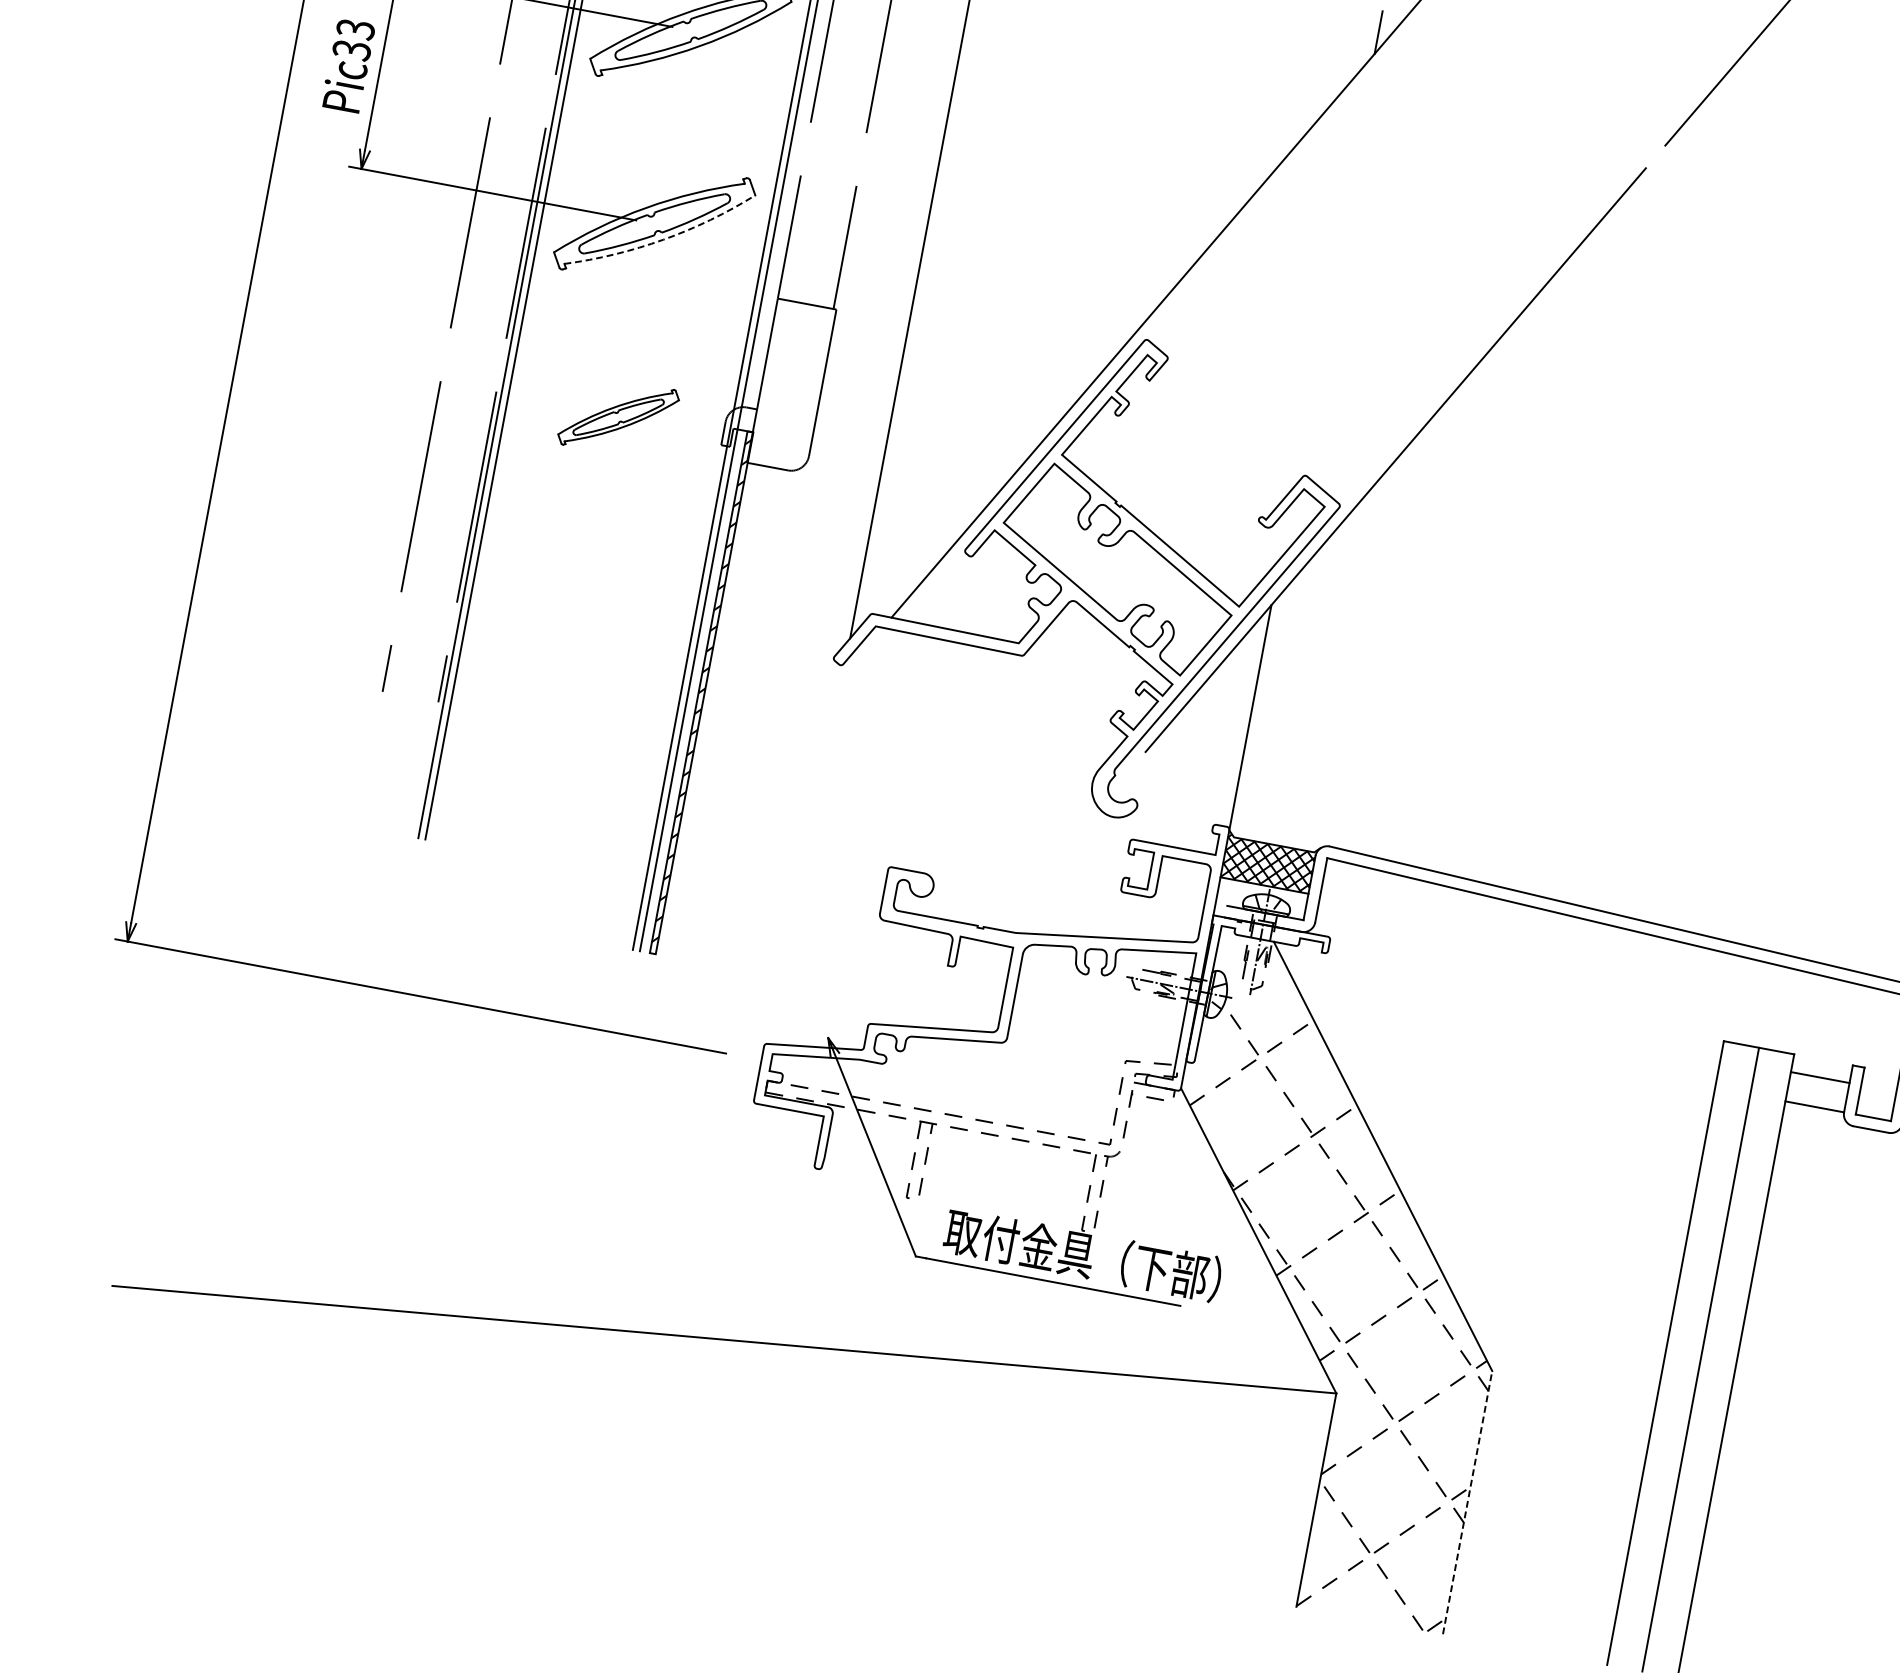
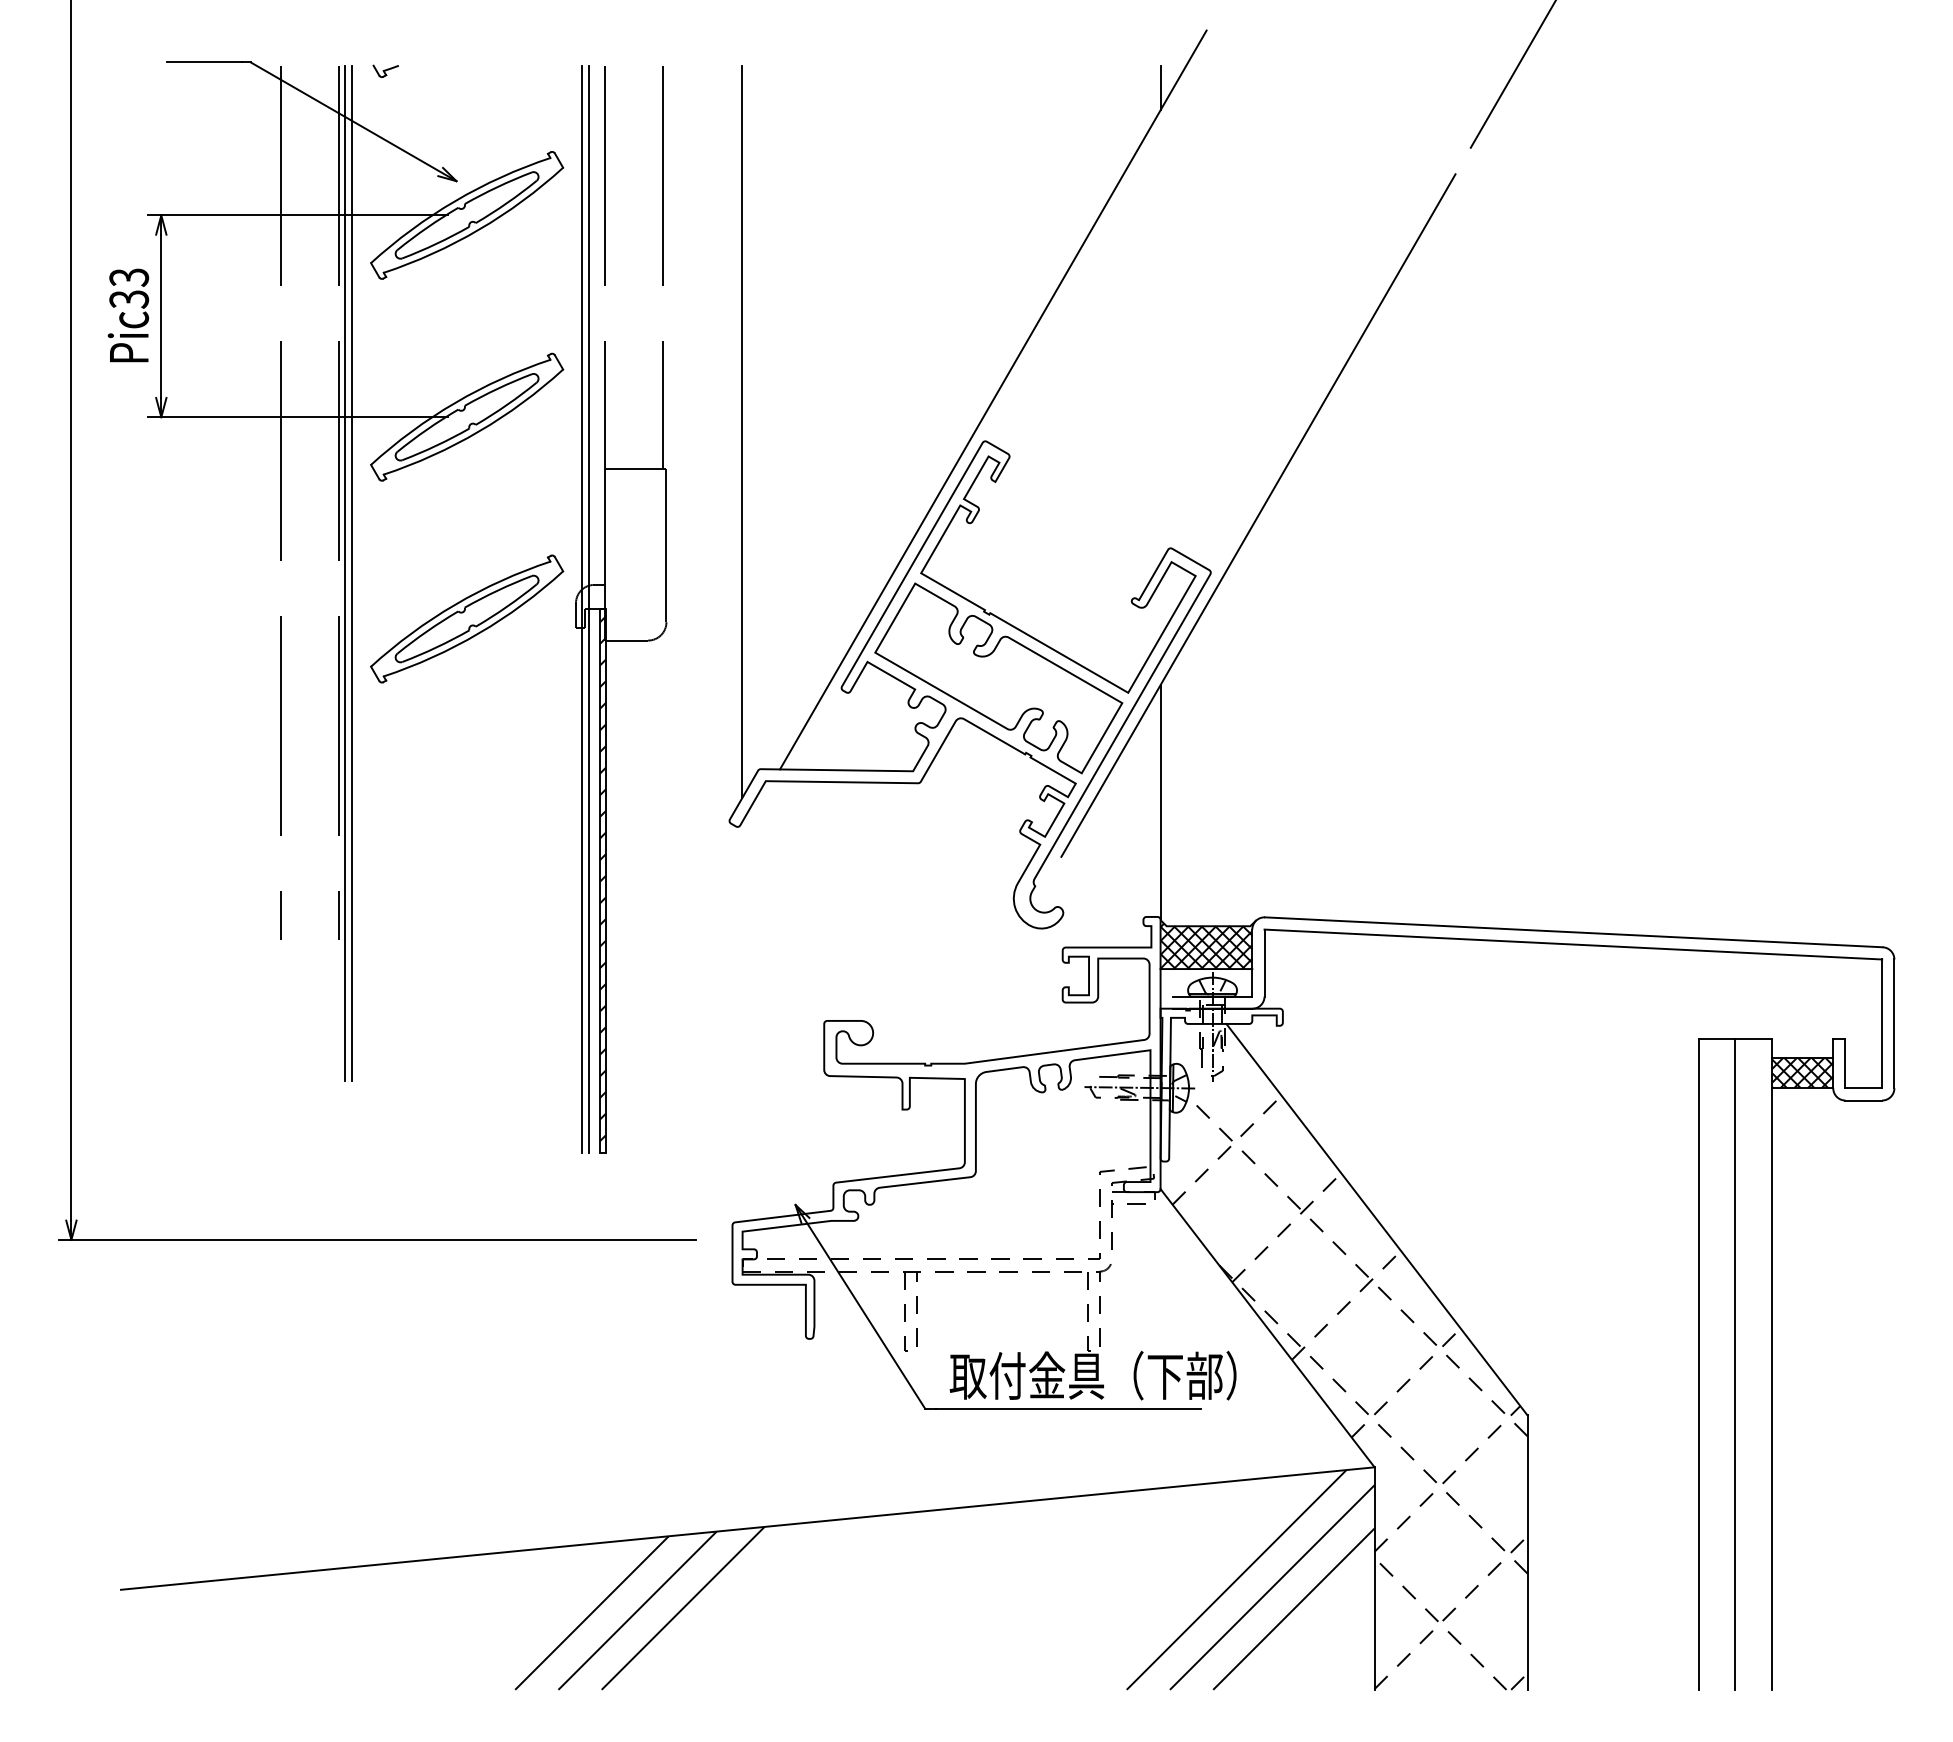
arc: (663, 239) -> (478, 431), dashed -> solid
part: (618, 416) -> (467, 618), size x1.67
hatch: (1817, 1091) -> (1802, 1072), added
hatch: (903, 1423) -> (944, 1579), added
line: (1467, 1502) -> (1527, 1552), dashed -> solid

